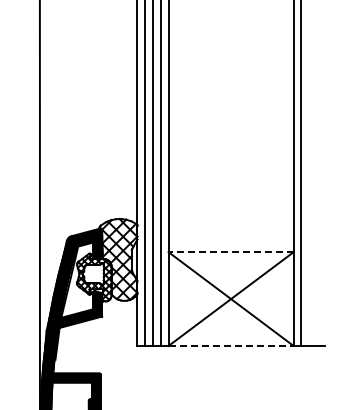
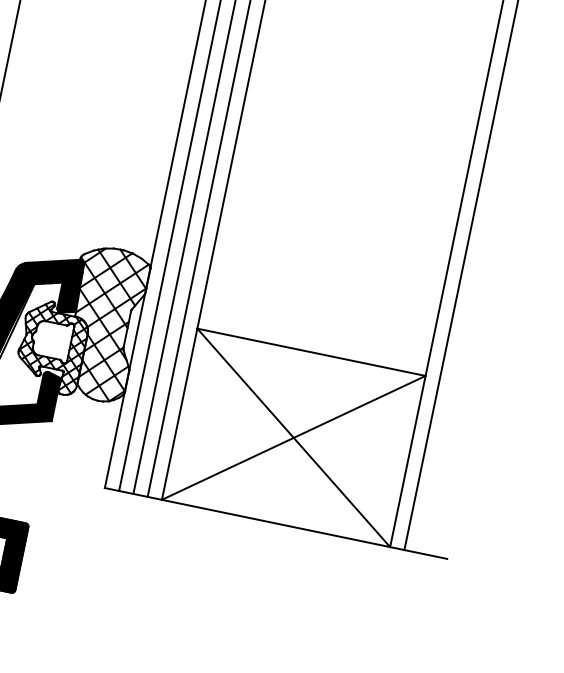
line: (231, 252) -> (312, 353), dashed -> solid
line: (231, 345) -> (276, 522), dashed -> solid

